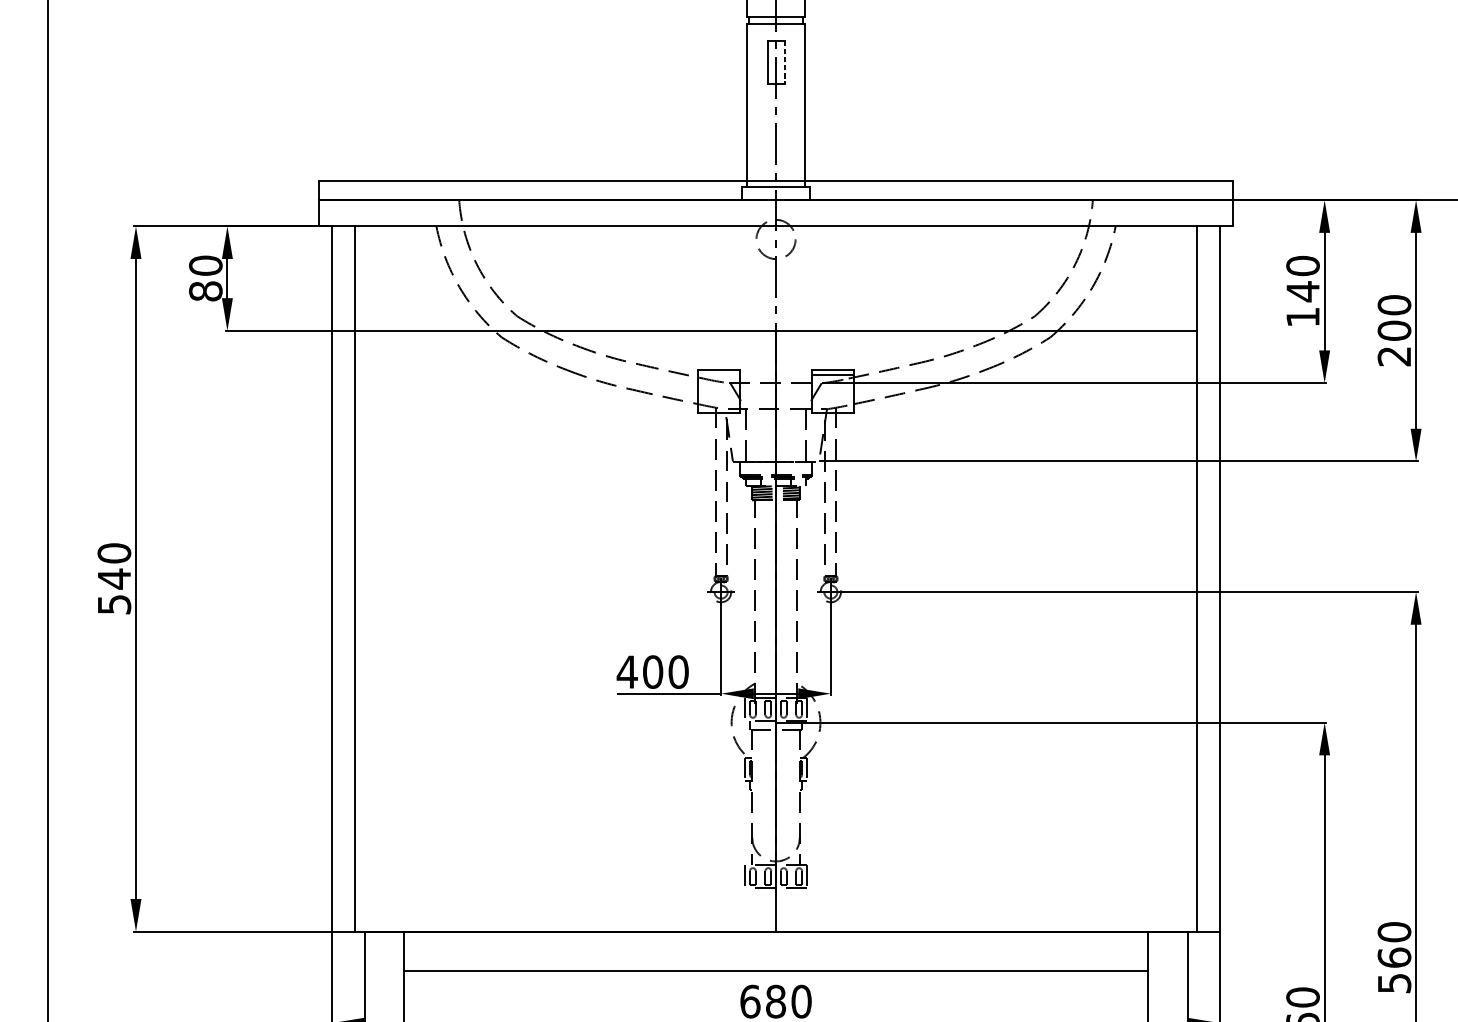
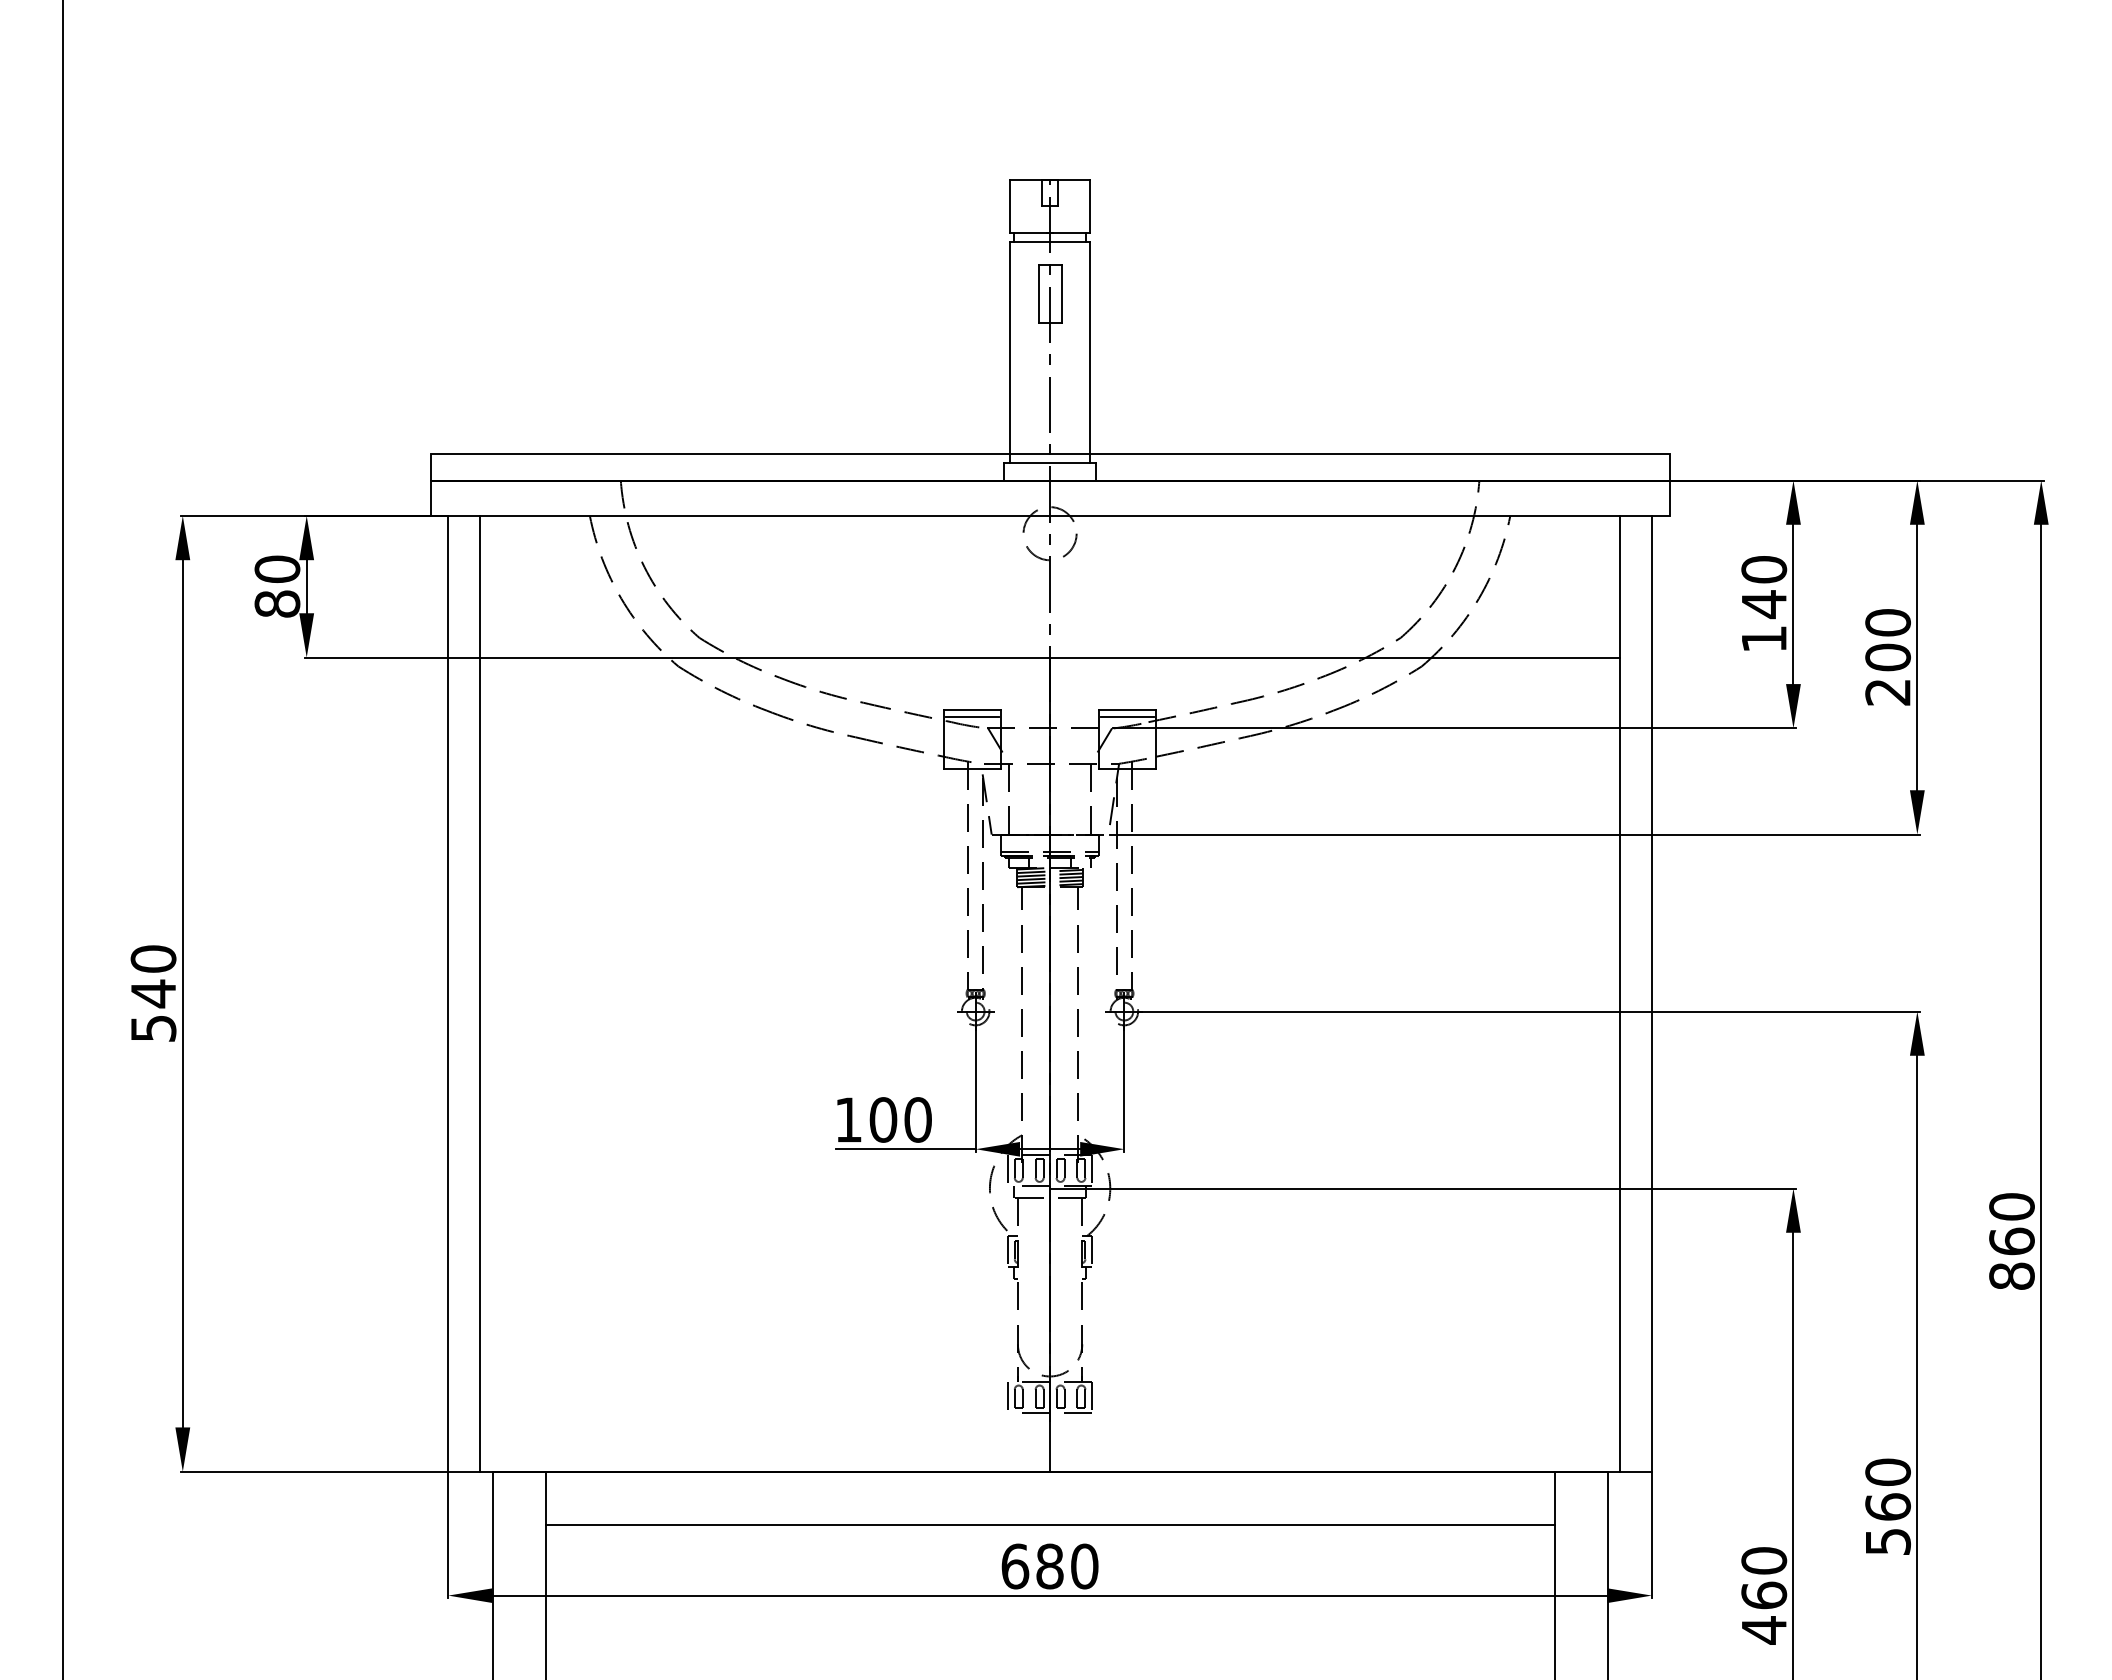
line: (784, 62) -> (1061, 294), dashed -> solid
line: (718, 375) -> (972, 717), added
text: (627, 671) -> (848, 1119), 400 -> 100

